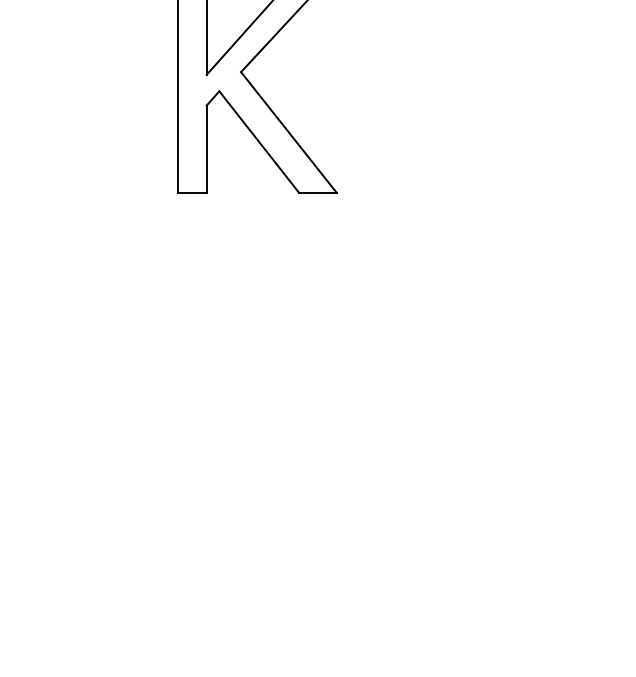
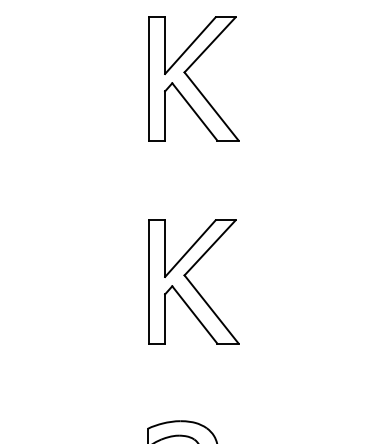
part: (256, 441) -> (193, 281), added

